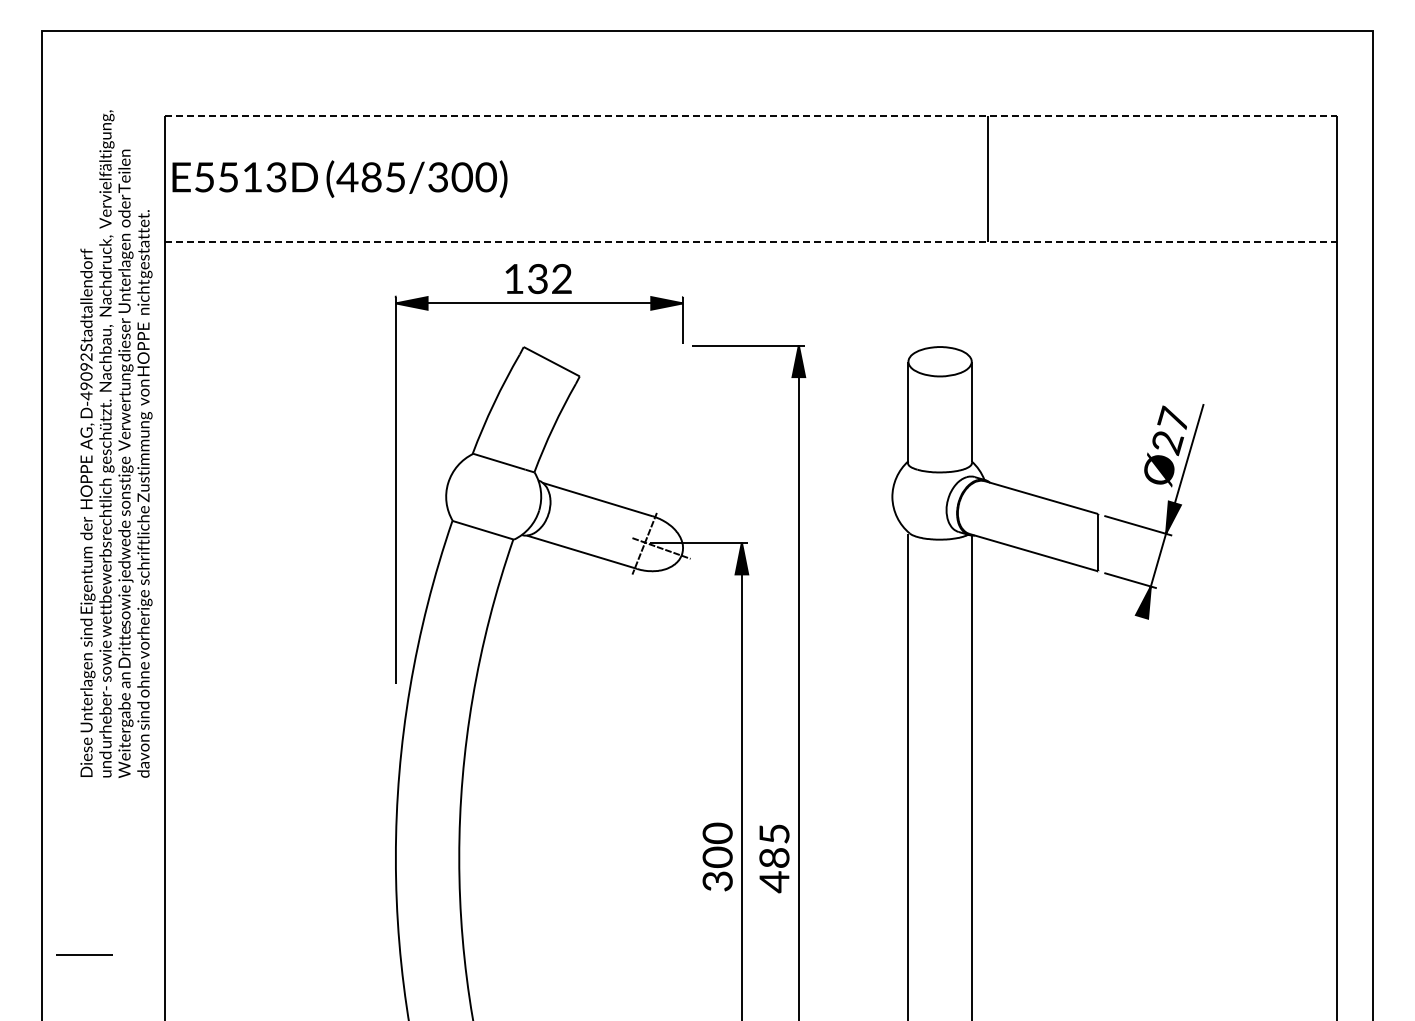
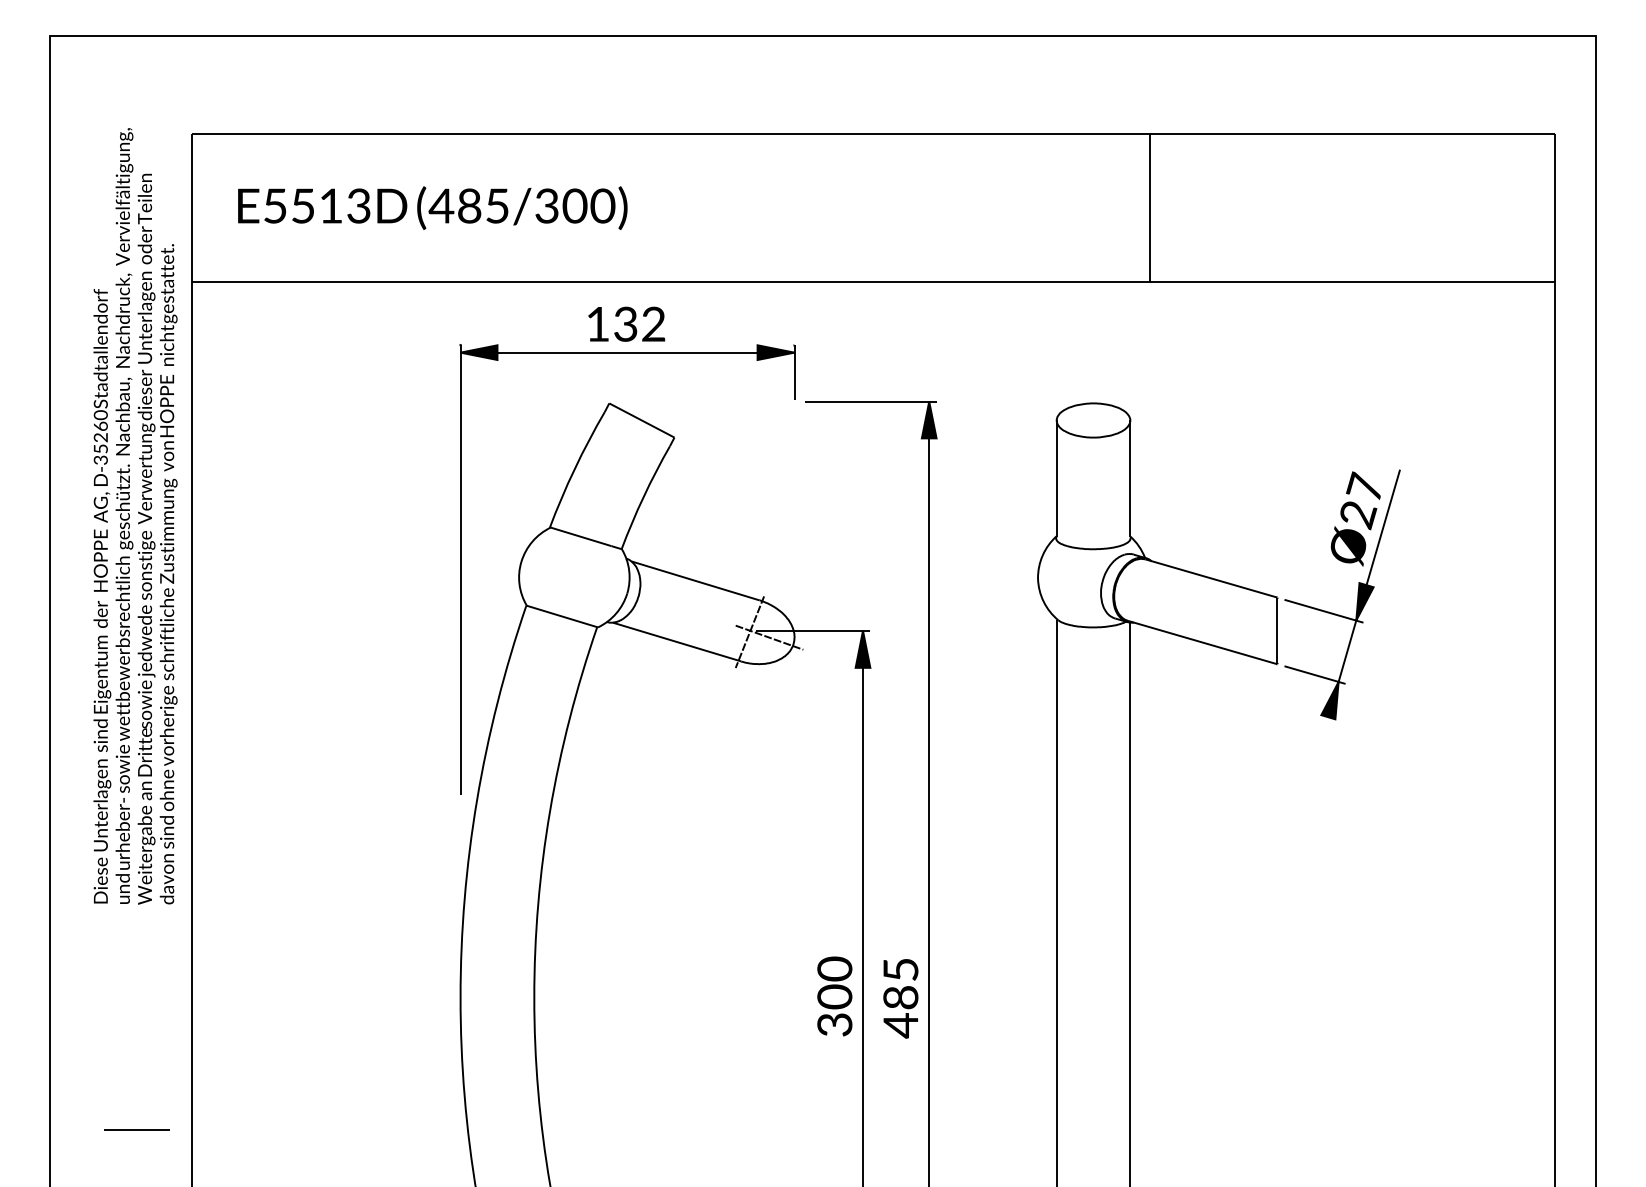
line: (750, 115) -> (873, 134), dashed -> solid
text: (339, 178) -> (432, 207), moved
line: (750, 242) -> (873, 281), dashed -> solid
text: (86, 376) -> (100, 437), D-49092 -> D-35260
line: (84, 954) -> (136, 1128), moved

